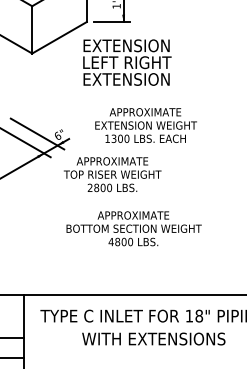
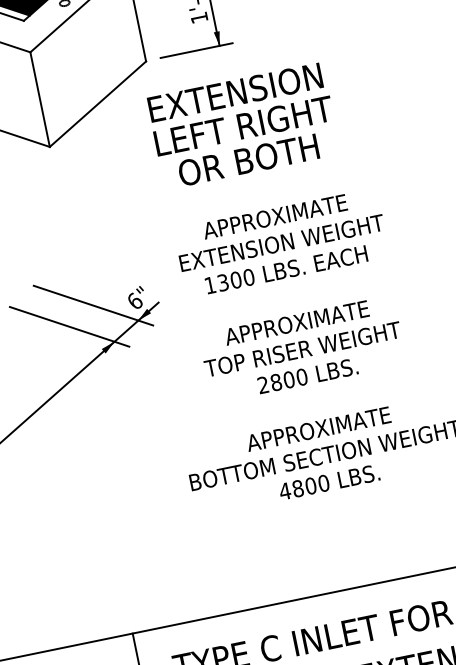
text: (126, 79) -> (248, 160), EXTENSION -> OR BOTH
text: (145, 125) -> (280, 243), moved
text: (112, 174) -> (302, 349), moved

